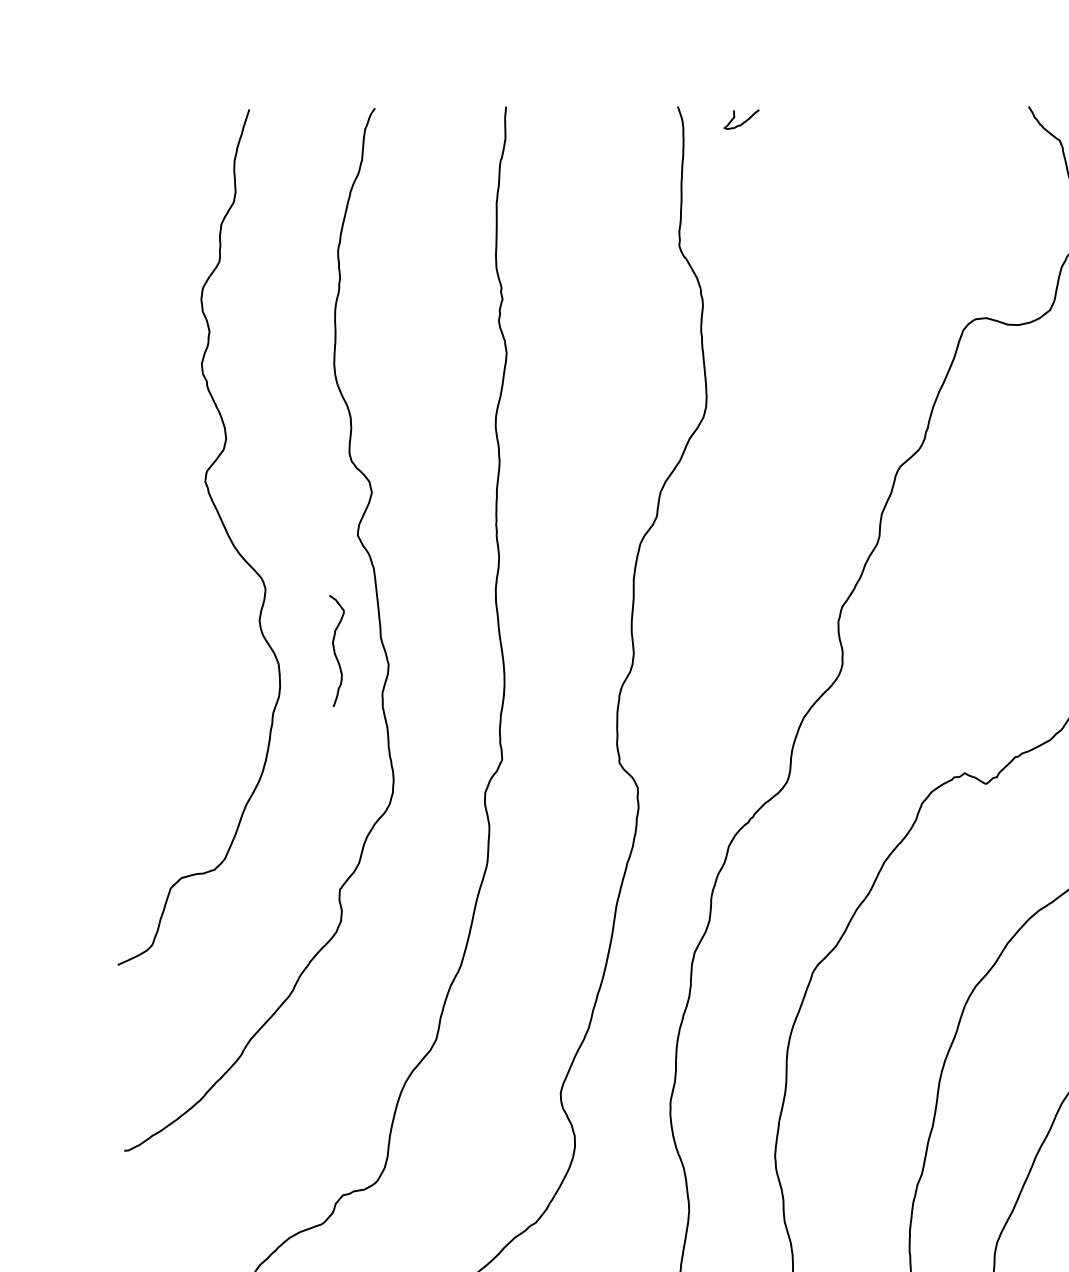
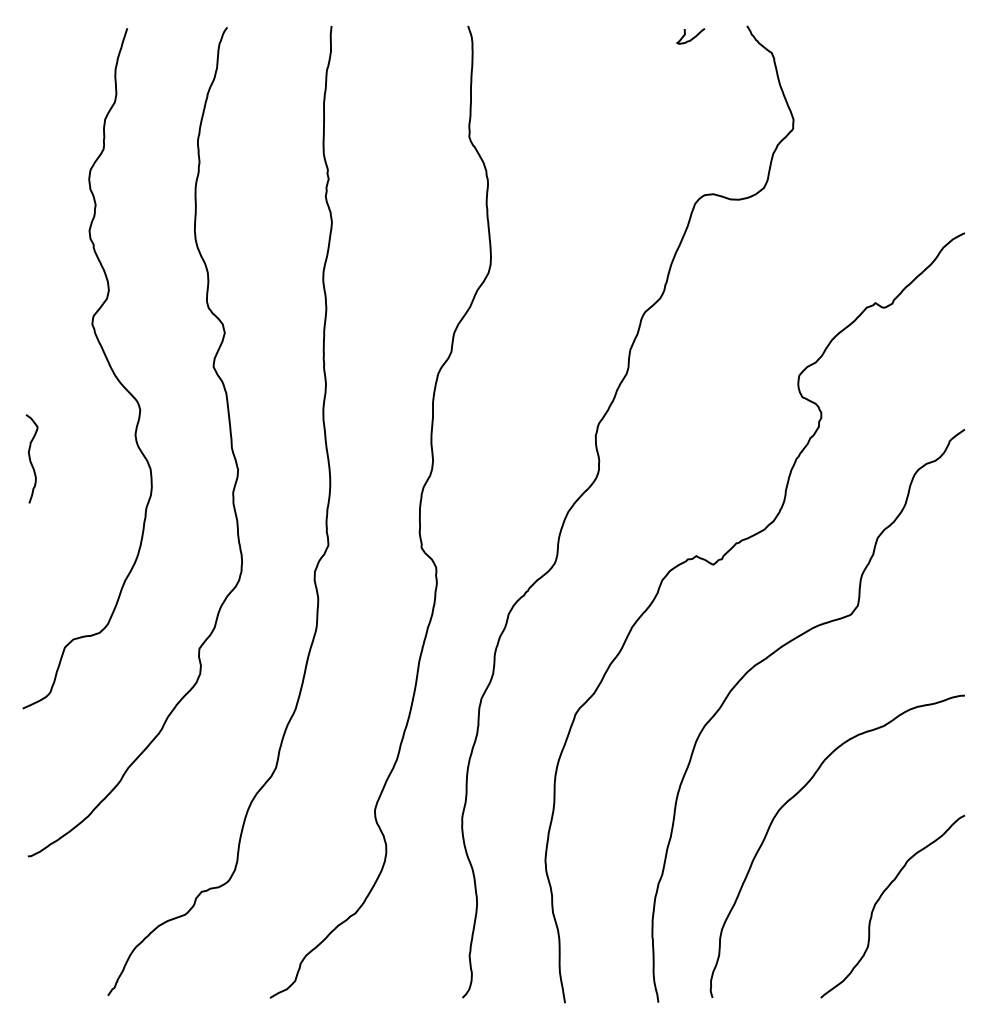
curve: (743, 121) -> (692, 37), moved
curve: (335, 650) -> (30, 458), moved

